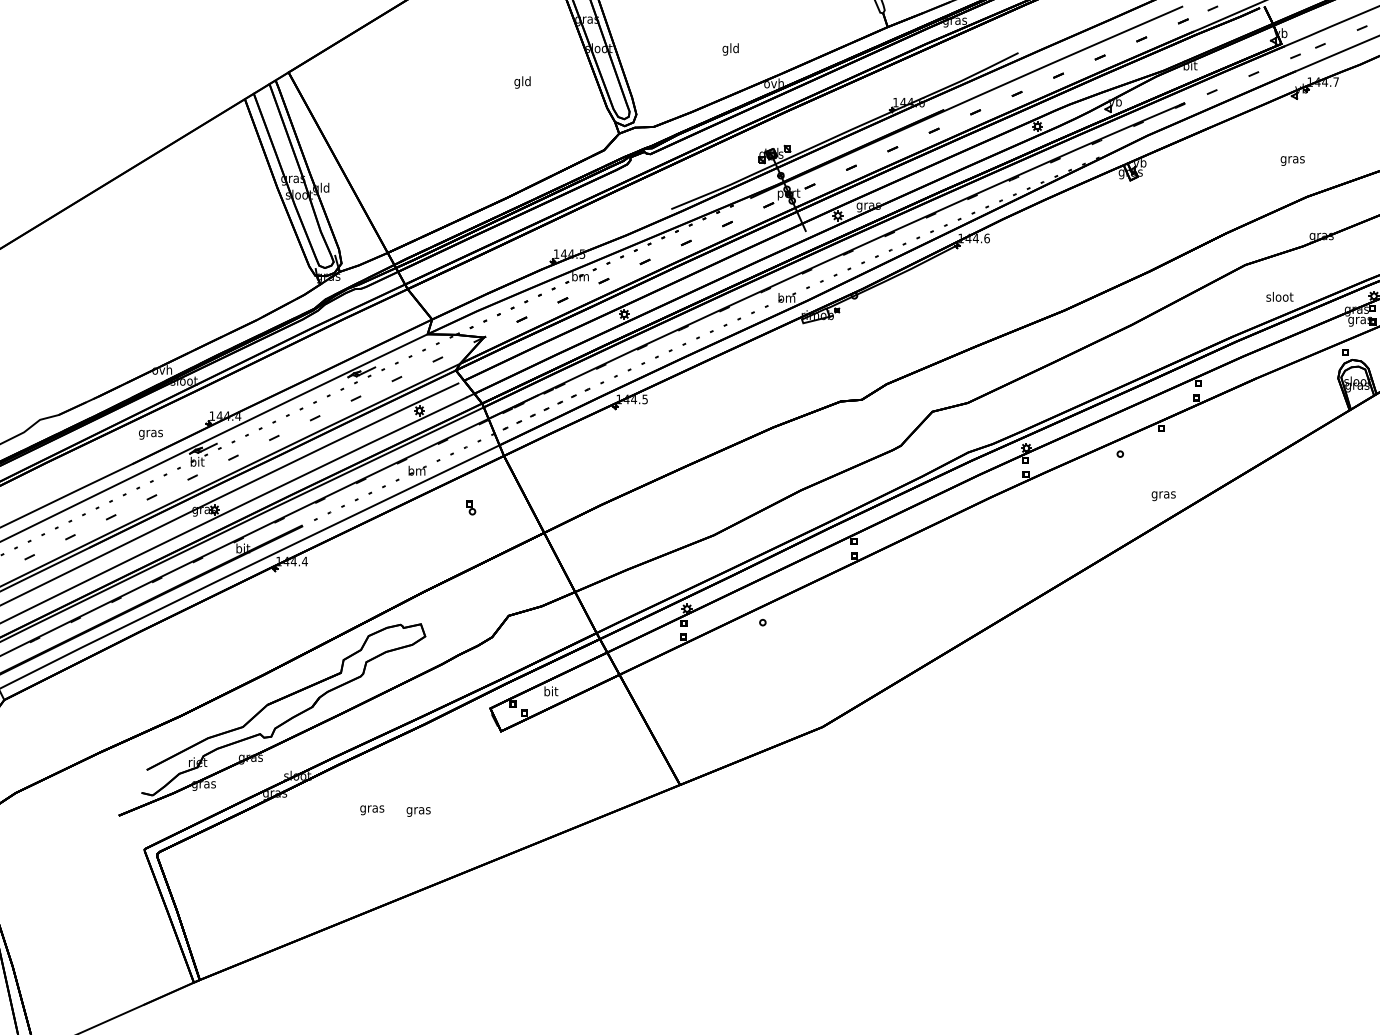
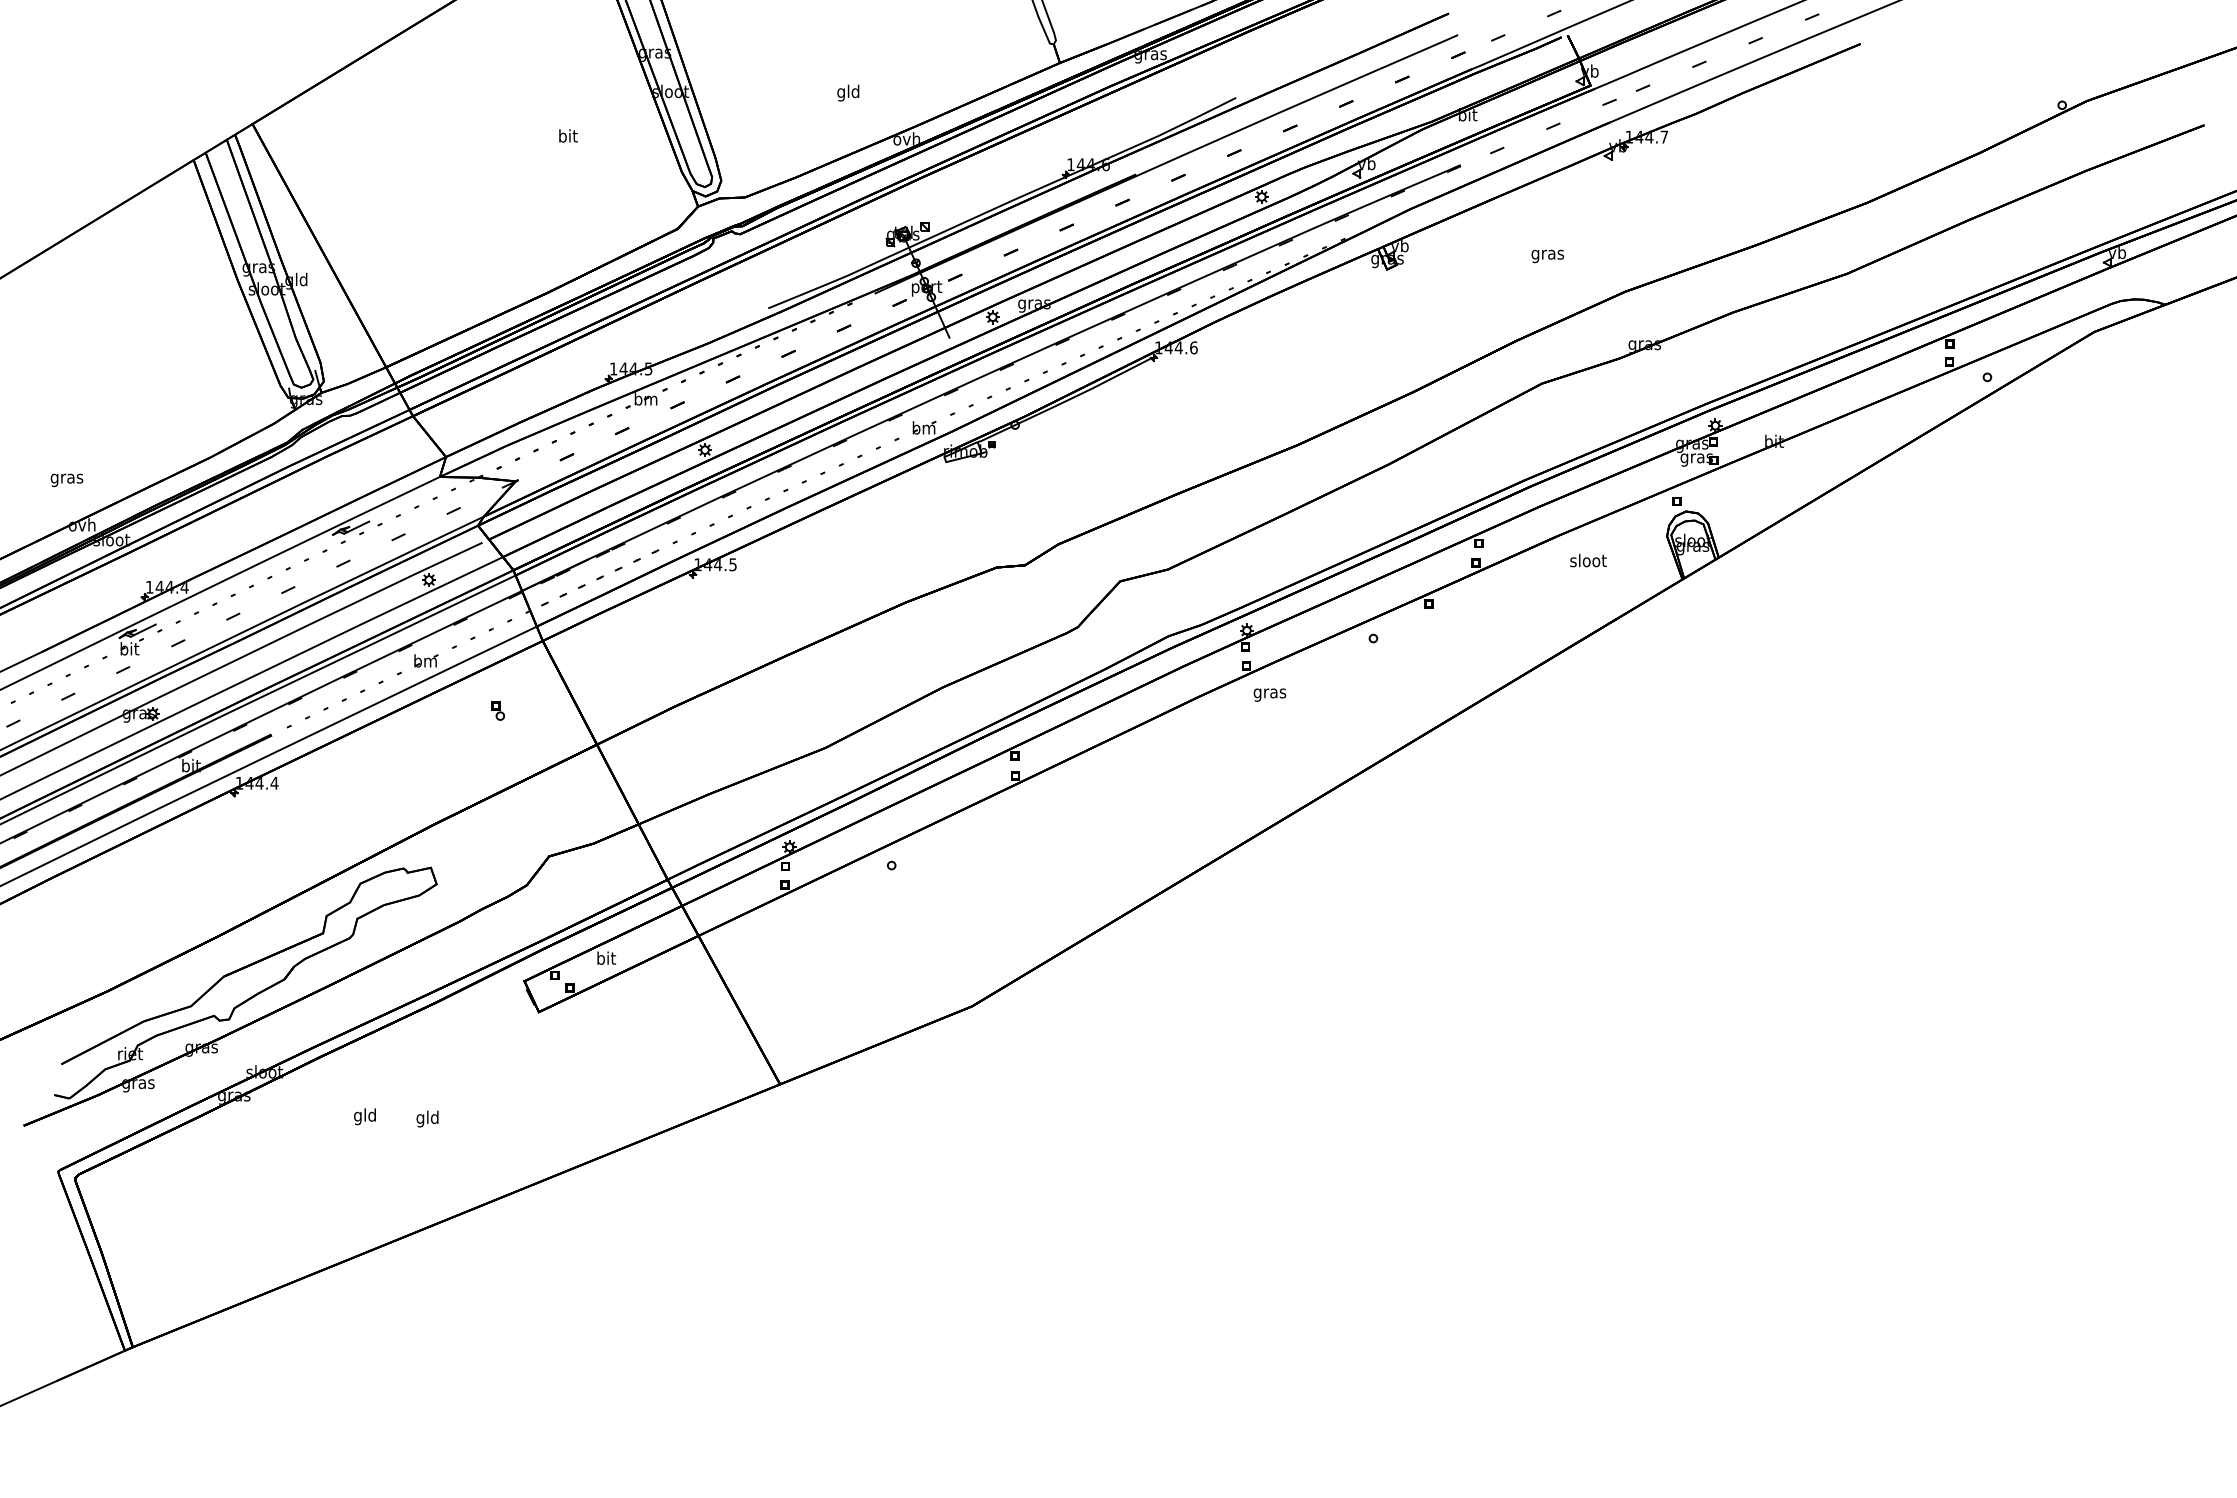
text: (522, 82) -> (567, 137), gld -> bit
text: (1292, 161) -> (1547, 256), moved
text: (1279, 296) -> (1588, 560), moved
text: (150, 434) -> (66, 480), moved
text: (1163, 495) -> (1269, 694), moved
text: (372, 808) -> (365, 1116), gras -> gld
text: (418, 810) -> (427, 1118), gras -> gld

